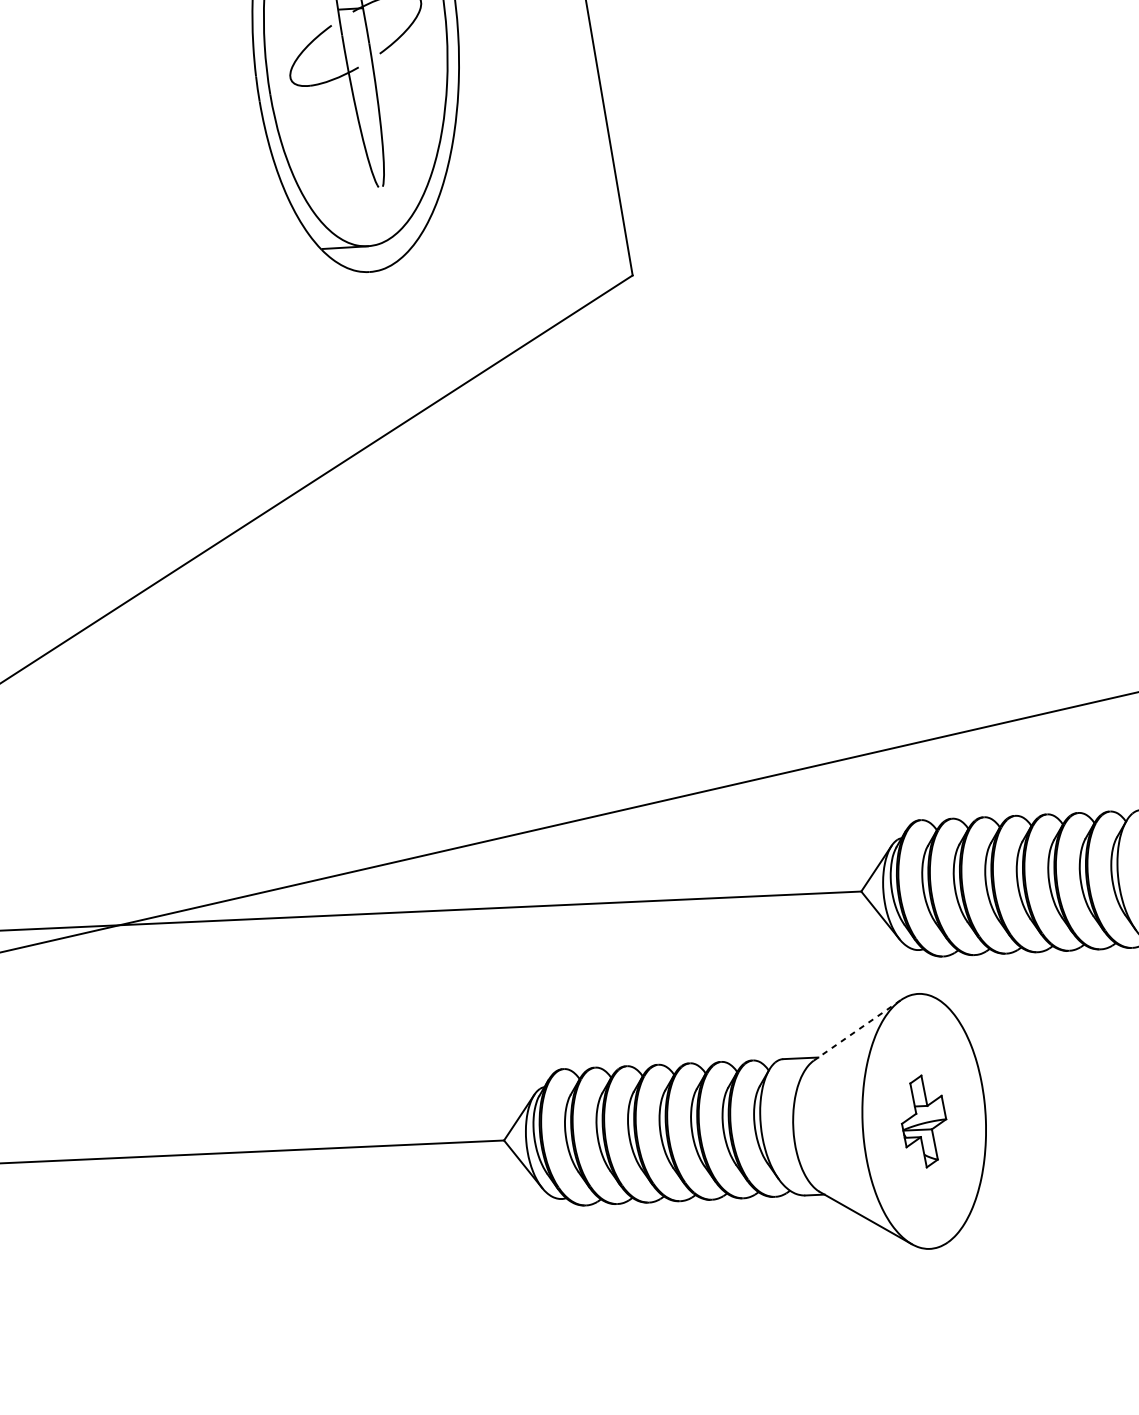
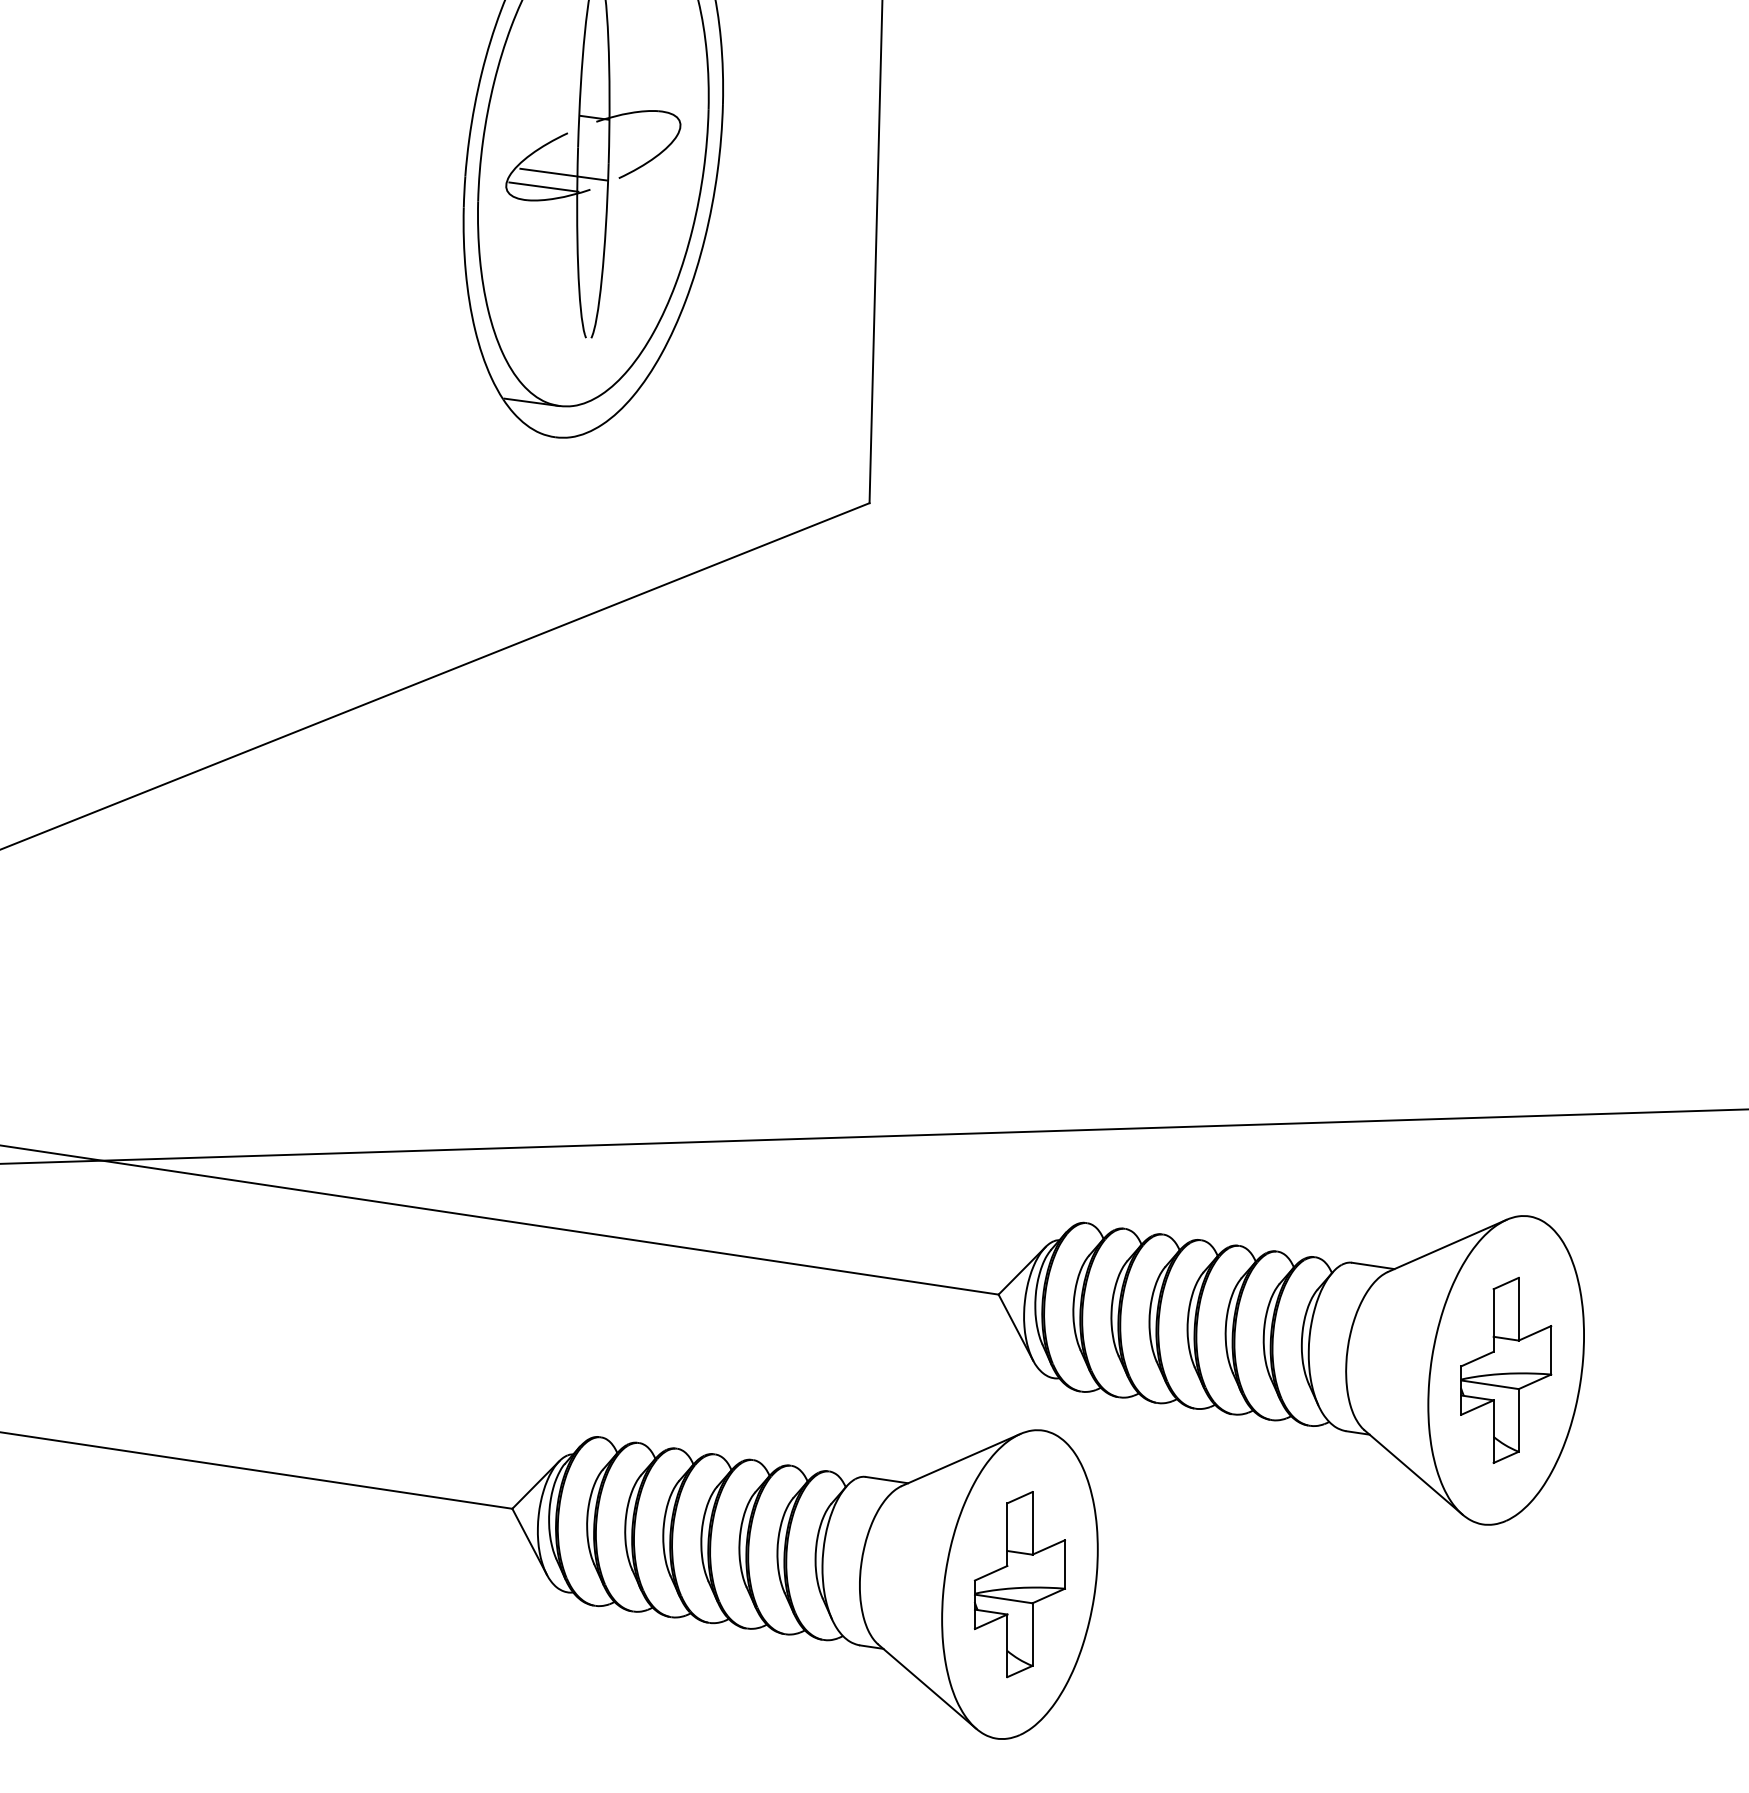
line: (334, 59) -> (563, 174), added
line: (320, 72) -> (543, 186), added
line: (857, 1030) -> (961, 1460), dashed -> solid
part: (923, 1121) -> (1019, 1584), size x1.67

